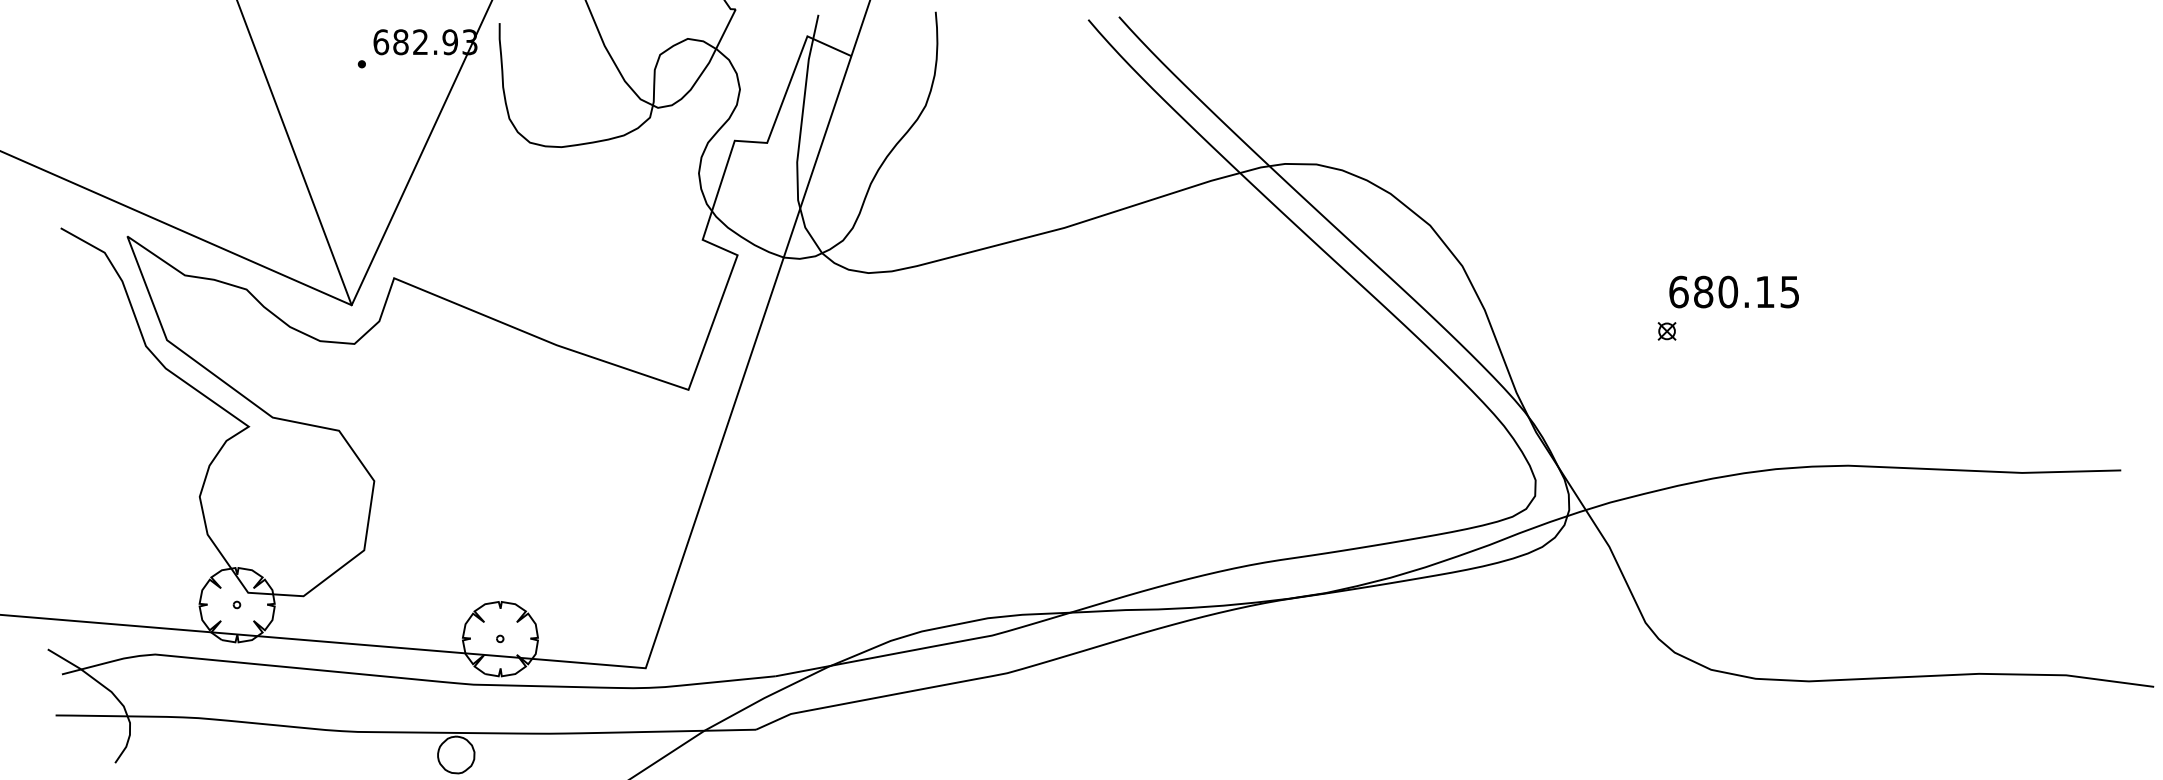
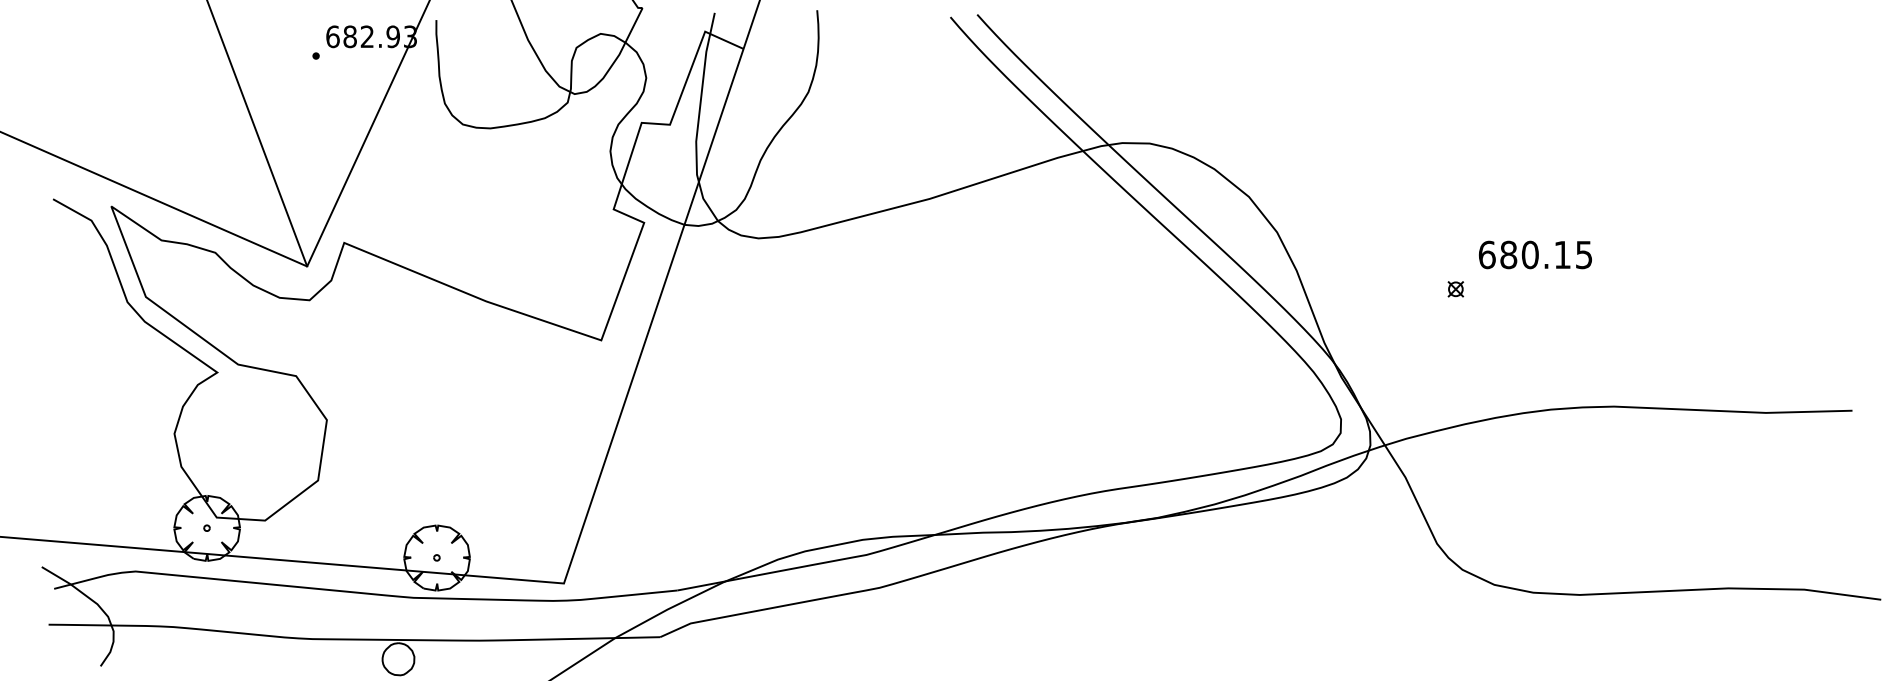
text: (1734, 291) -> (1535, 254), moved

